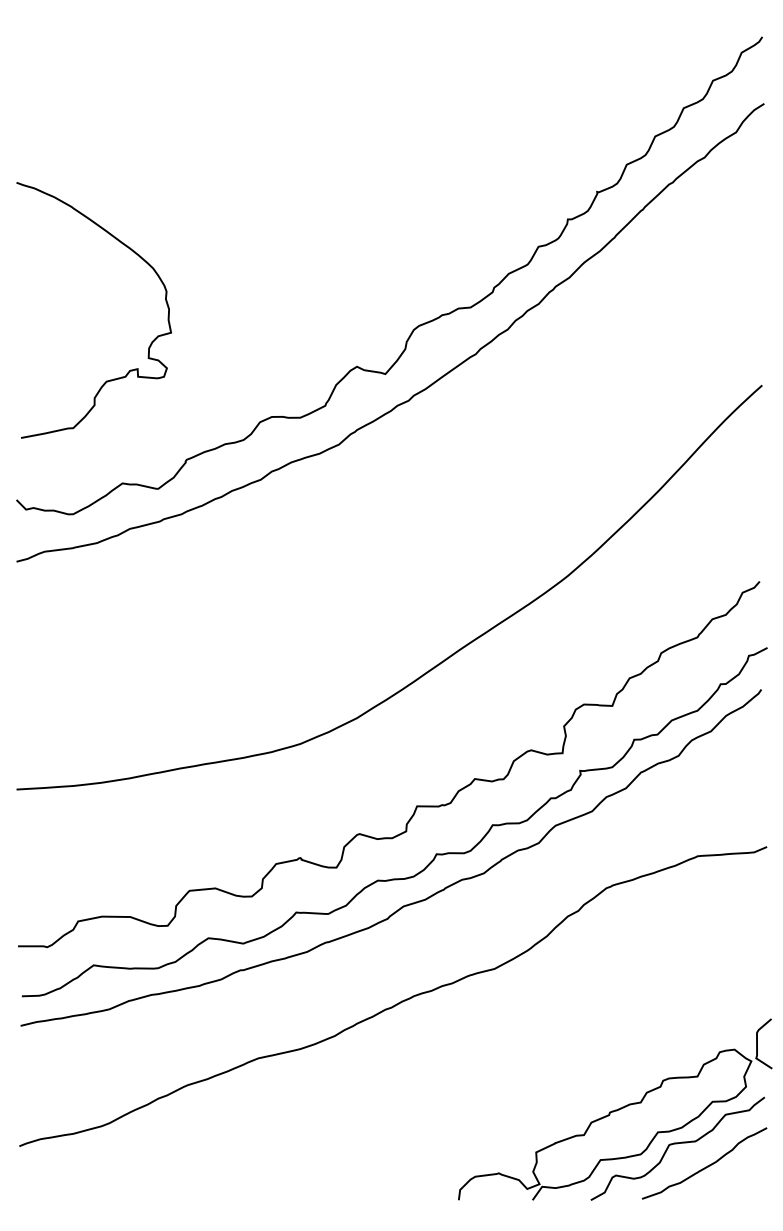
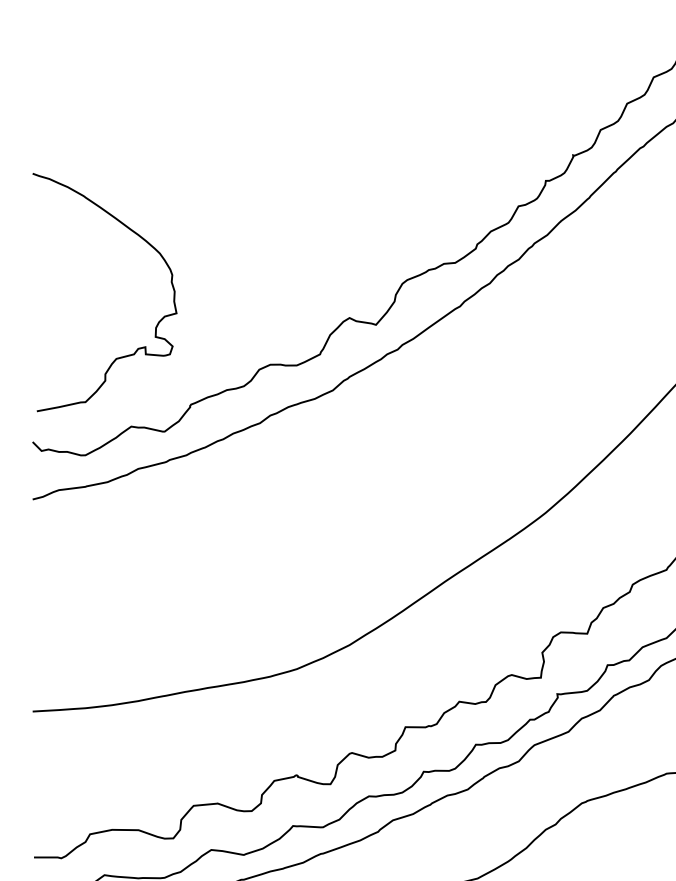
curve: (151, 341) -> (158, 321), moved

